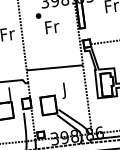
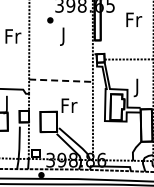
text: (52, 28) -> (64, 36), Fr -> J
line: (55, 67) -> (61, 80), solid -> dashed
text: (65, 90) -> (69, 107), J -> Fr

